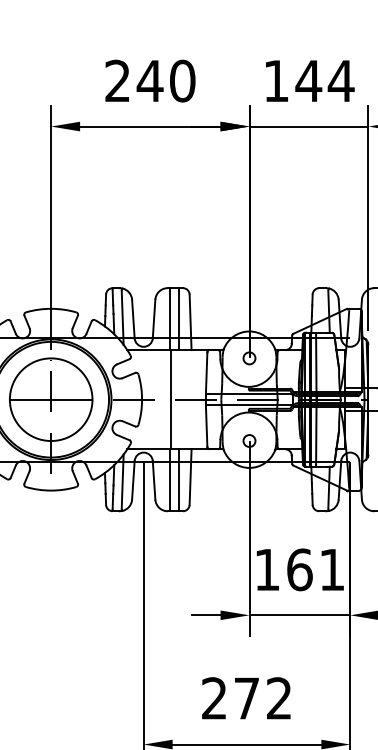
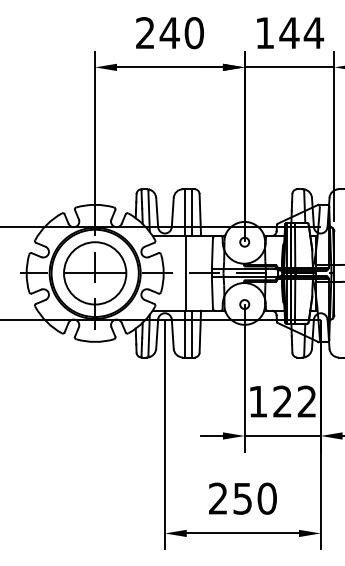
text: (315, 569) -> (294, 401), 161 -> 122
text: (262, 698) -> (254, 498), 272 -> 250

